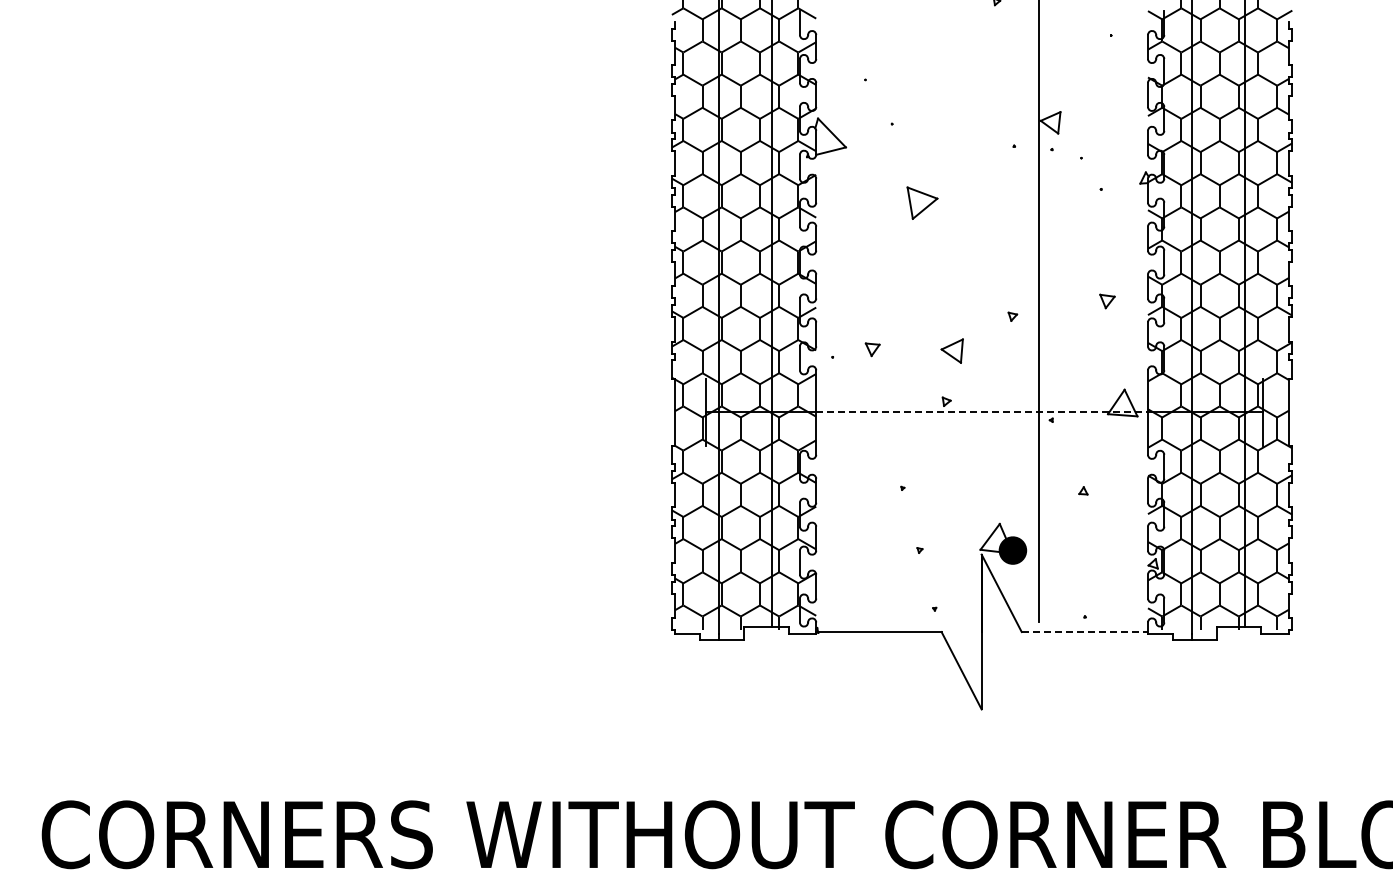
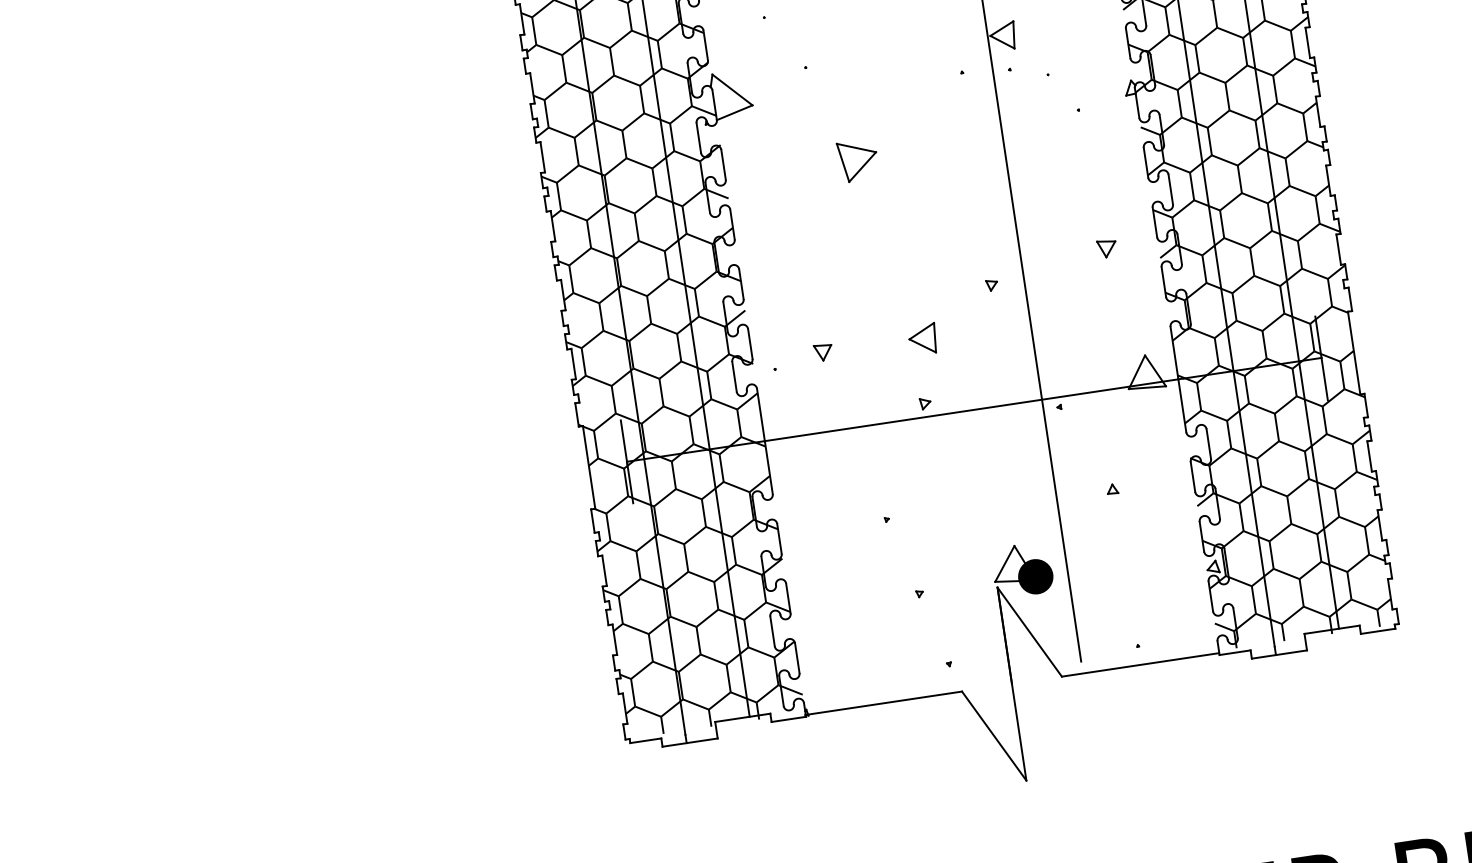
line: (984, 412) -> (974, 409), dashed -> solid
line: (1084, 632) -> (1140, 665), dashed -> solid

